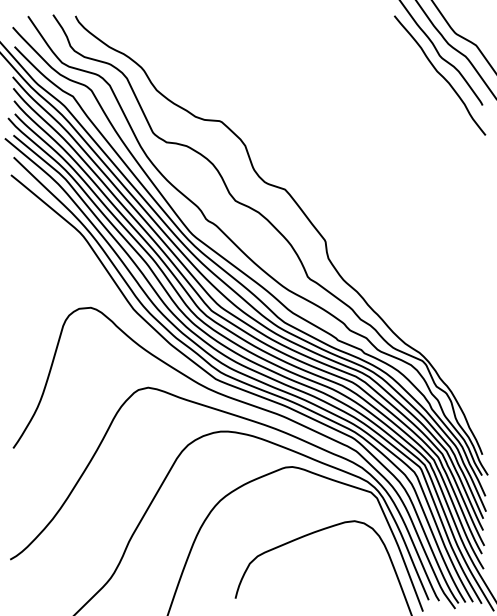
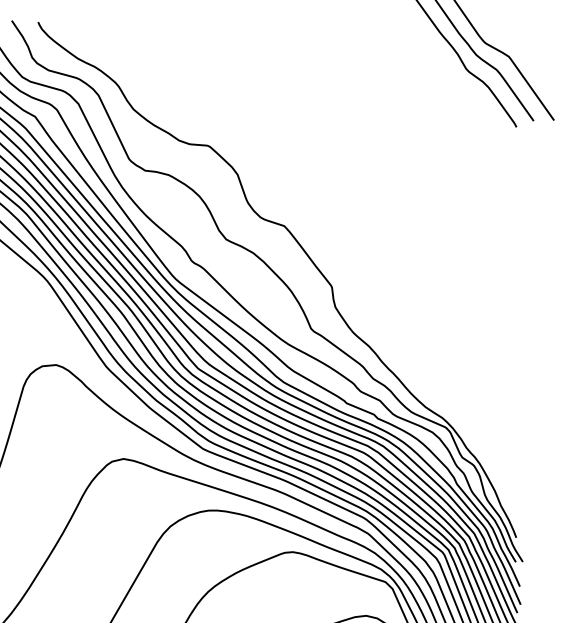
curve: (440, 75) -> (467, 92), removed

